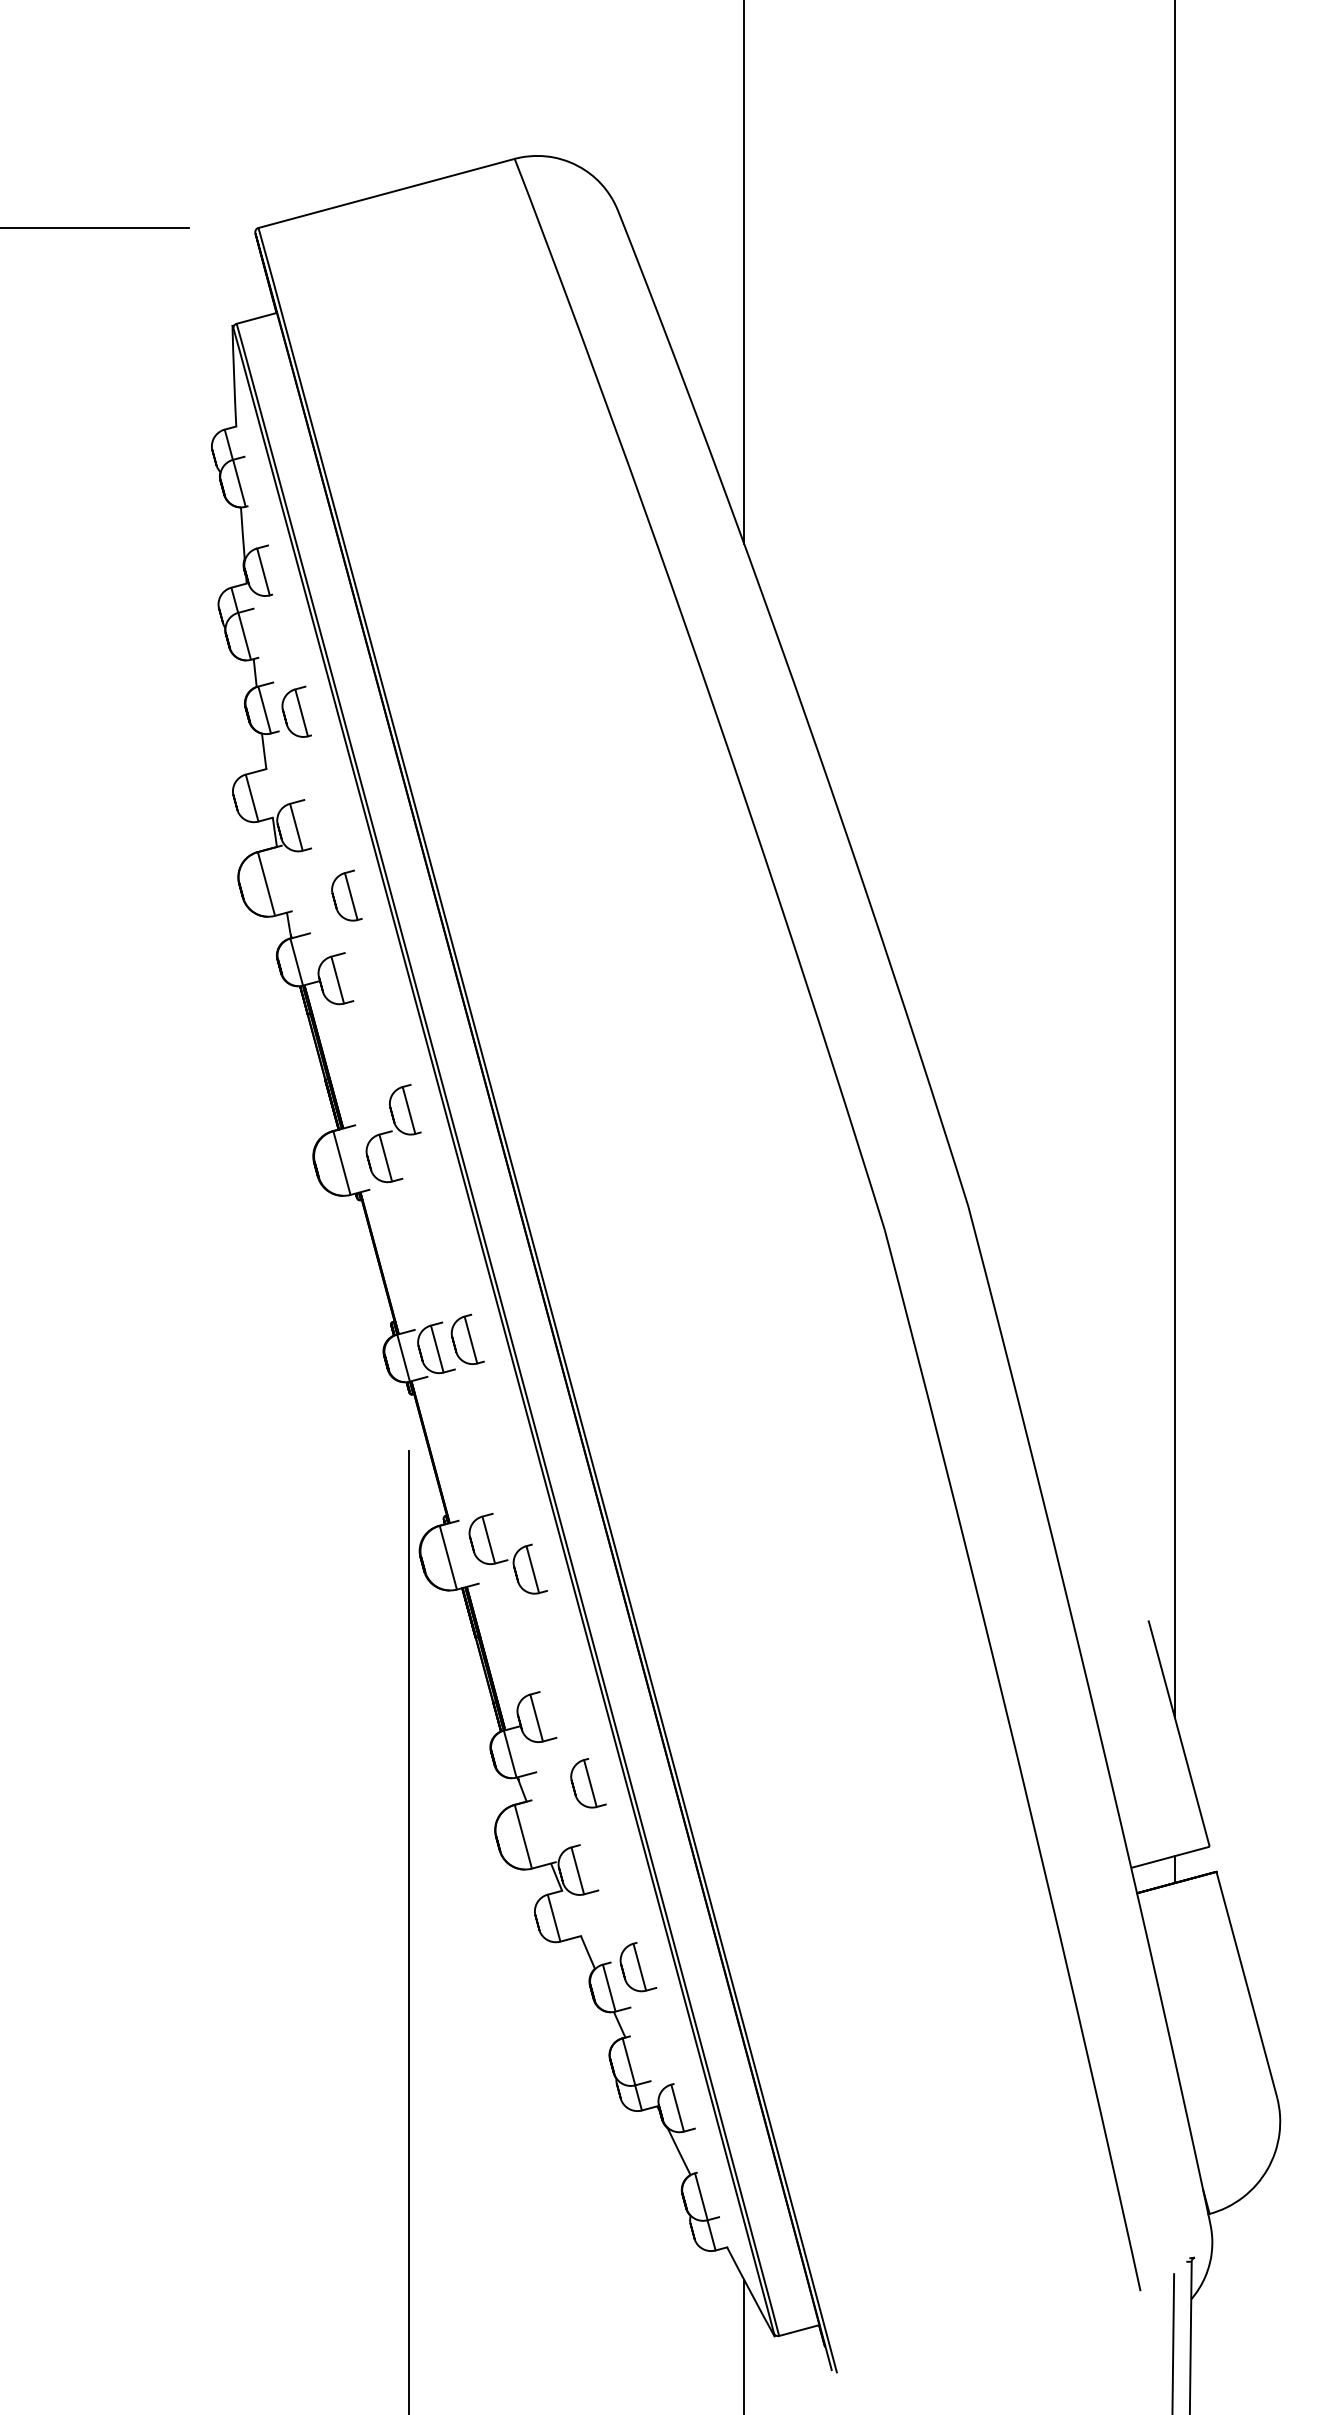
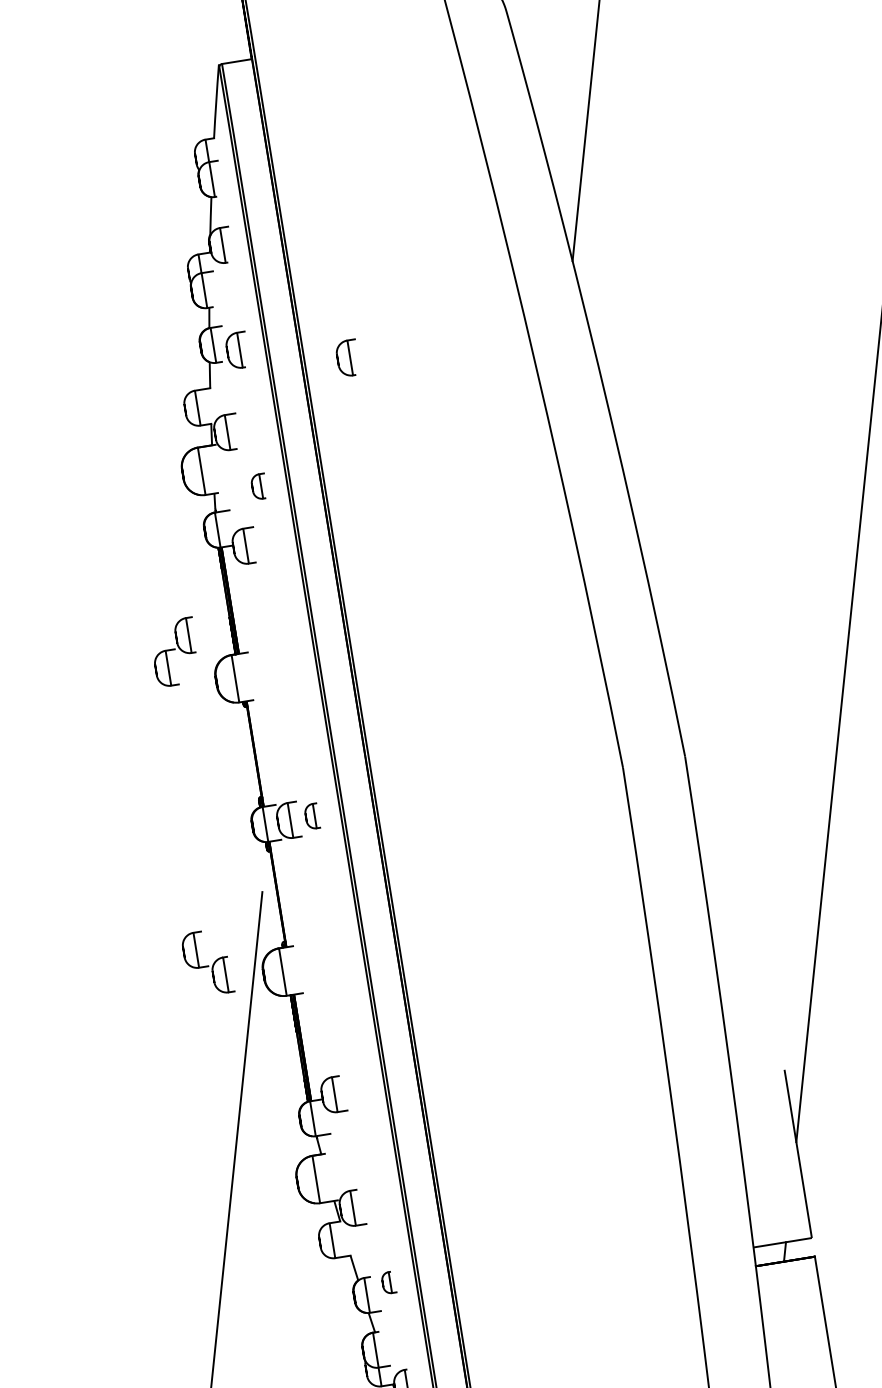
part: (448, 706) -> (346, 356), added
part: (346, 895) -> (258, 485), size x0.7
part: (393, 1133) -> (175, 651), moved
part: (467, 1338) -> (313, 815), size x0.7
part: (507, 1553) -> (208, 961), moved
part: (588, 1783) -> (367, 1145), removed
part: (638, 1967) -> (389, 1282), size x0.6

